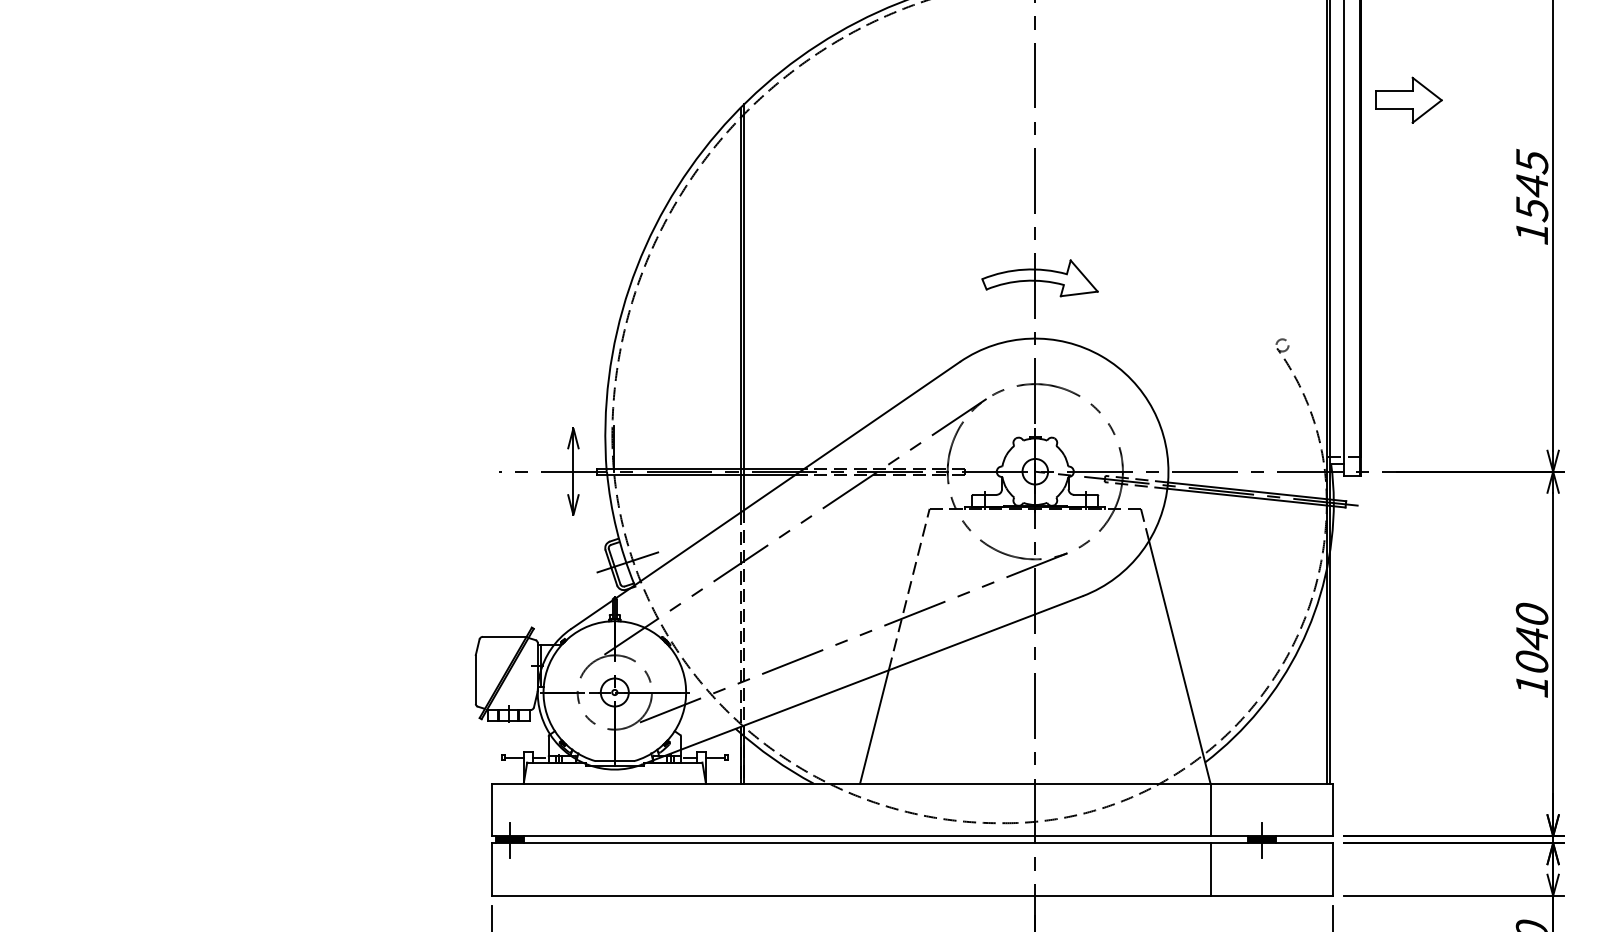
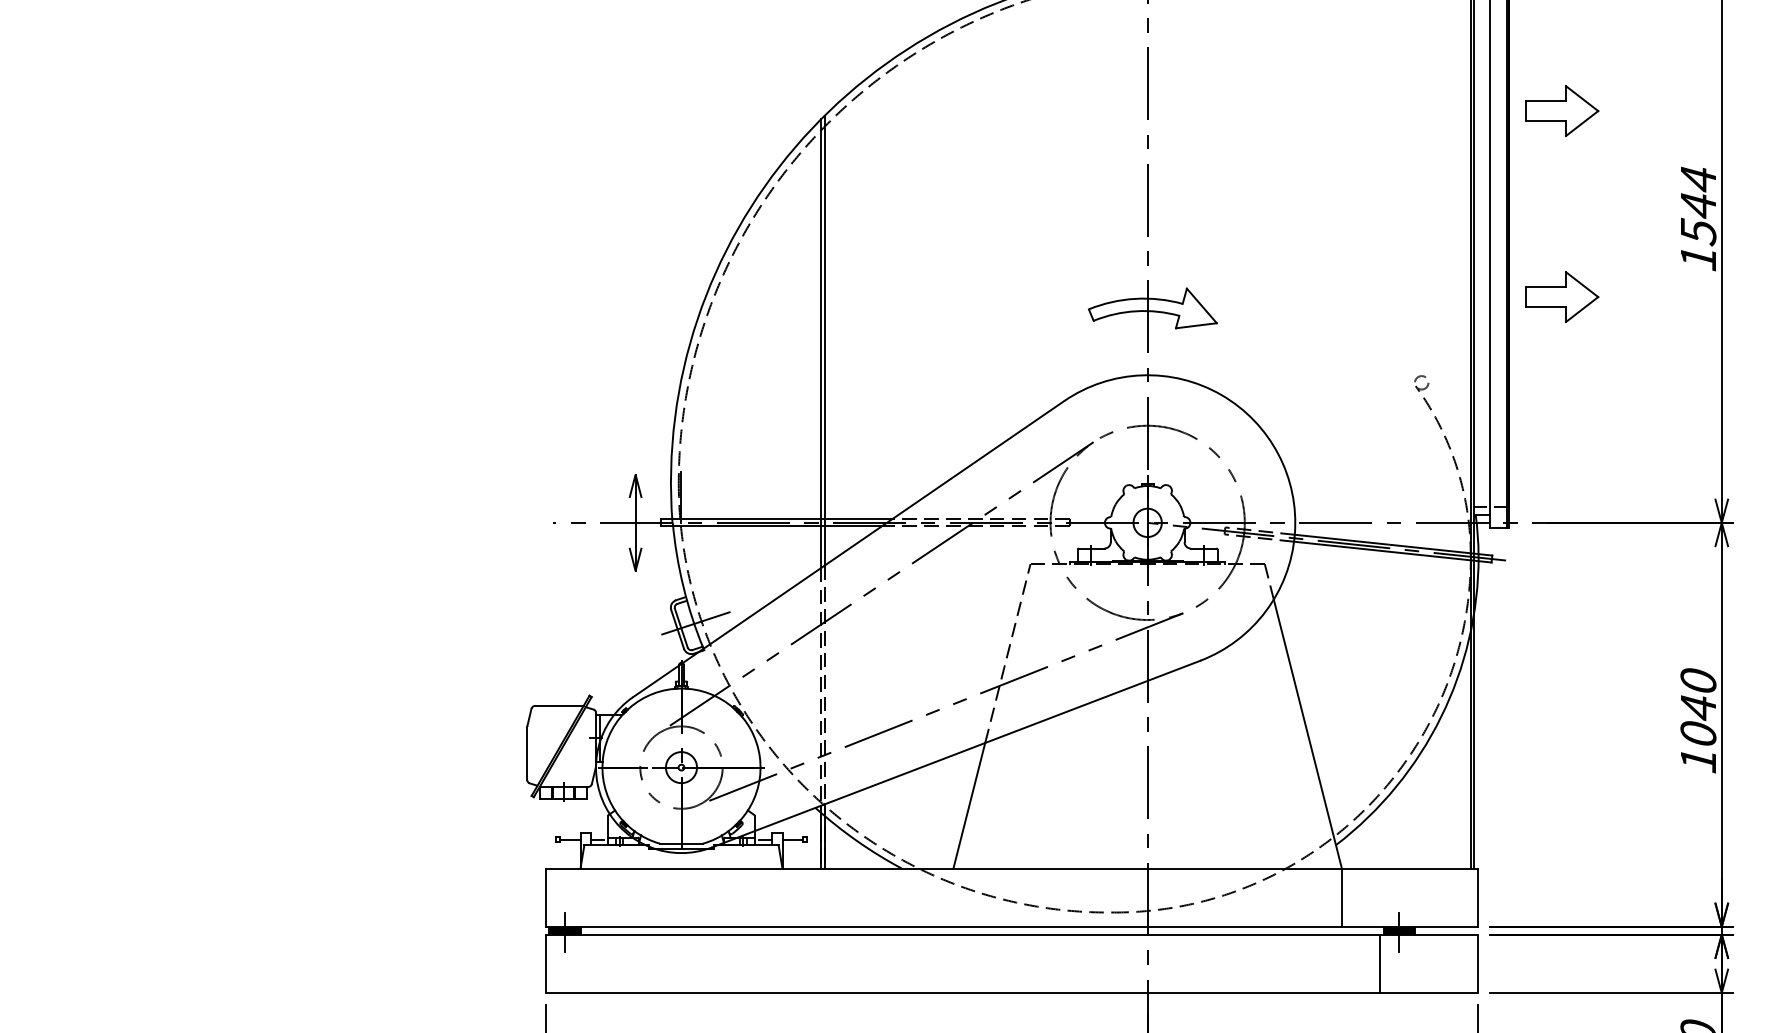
text: (1532, 161) -> (1698, 178), 1545 -> 1544
part: (1409, 267) -> (1562, 296), added
line: (1210, 869) -> (1379, 963), moved

